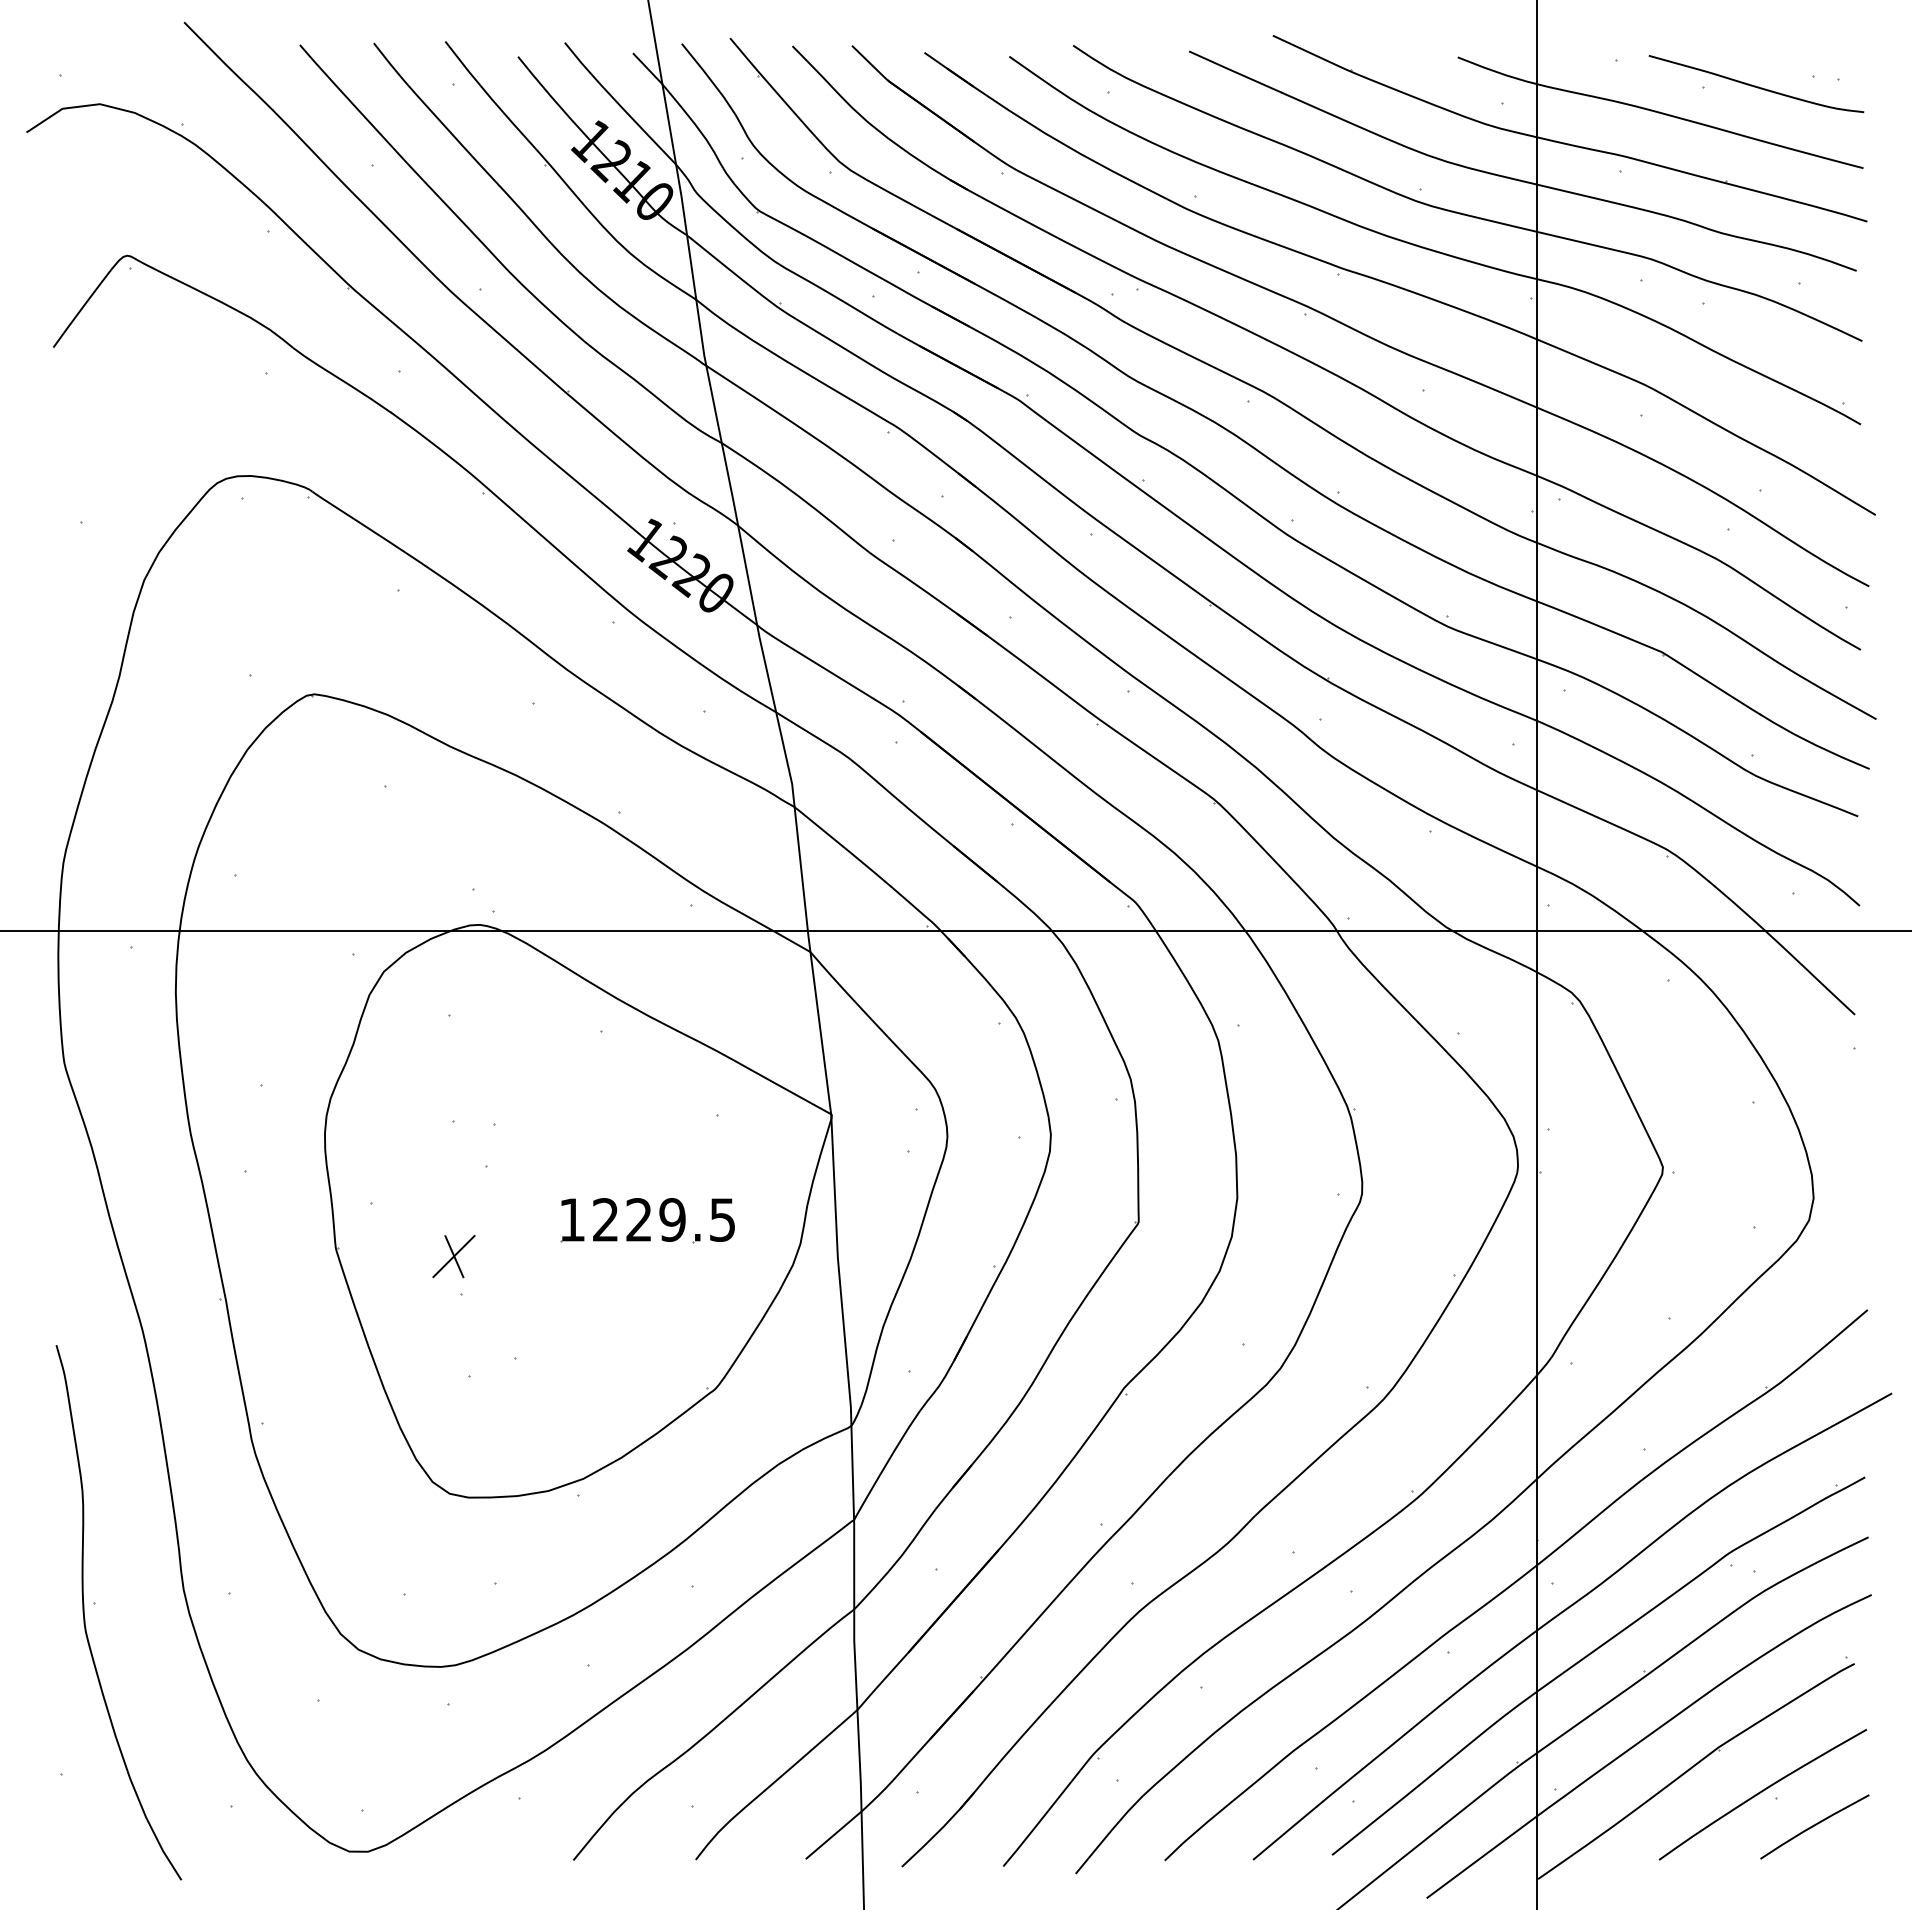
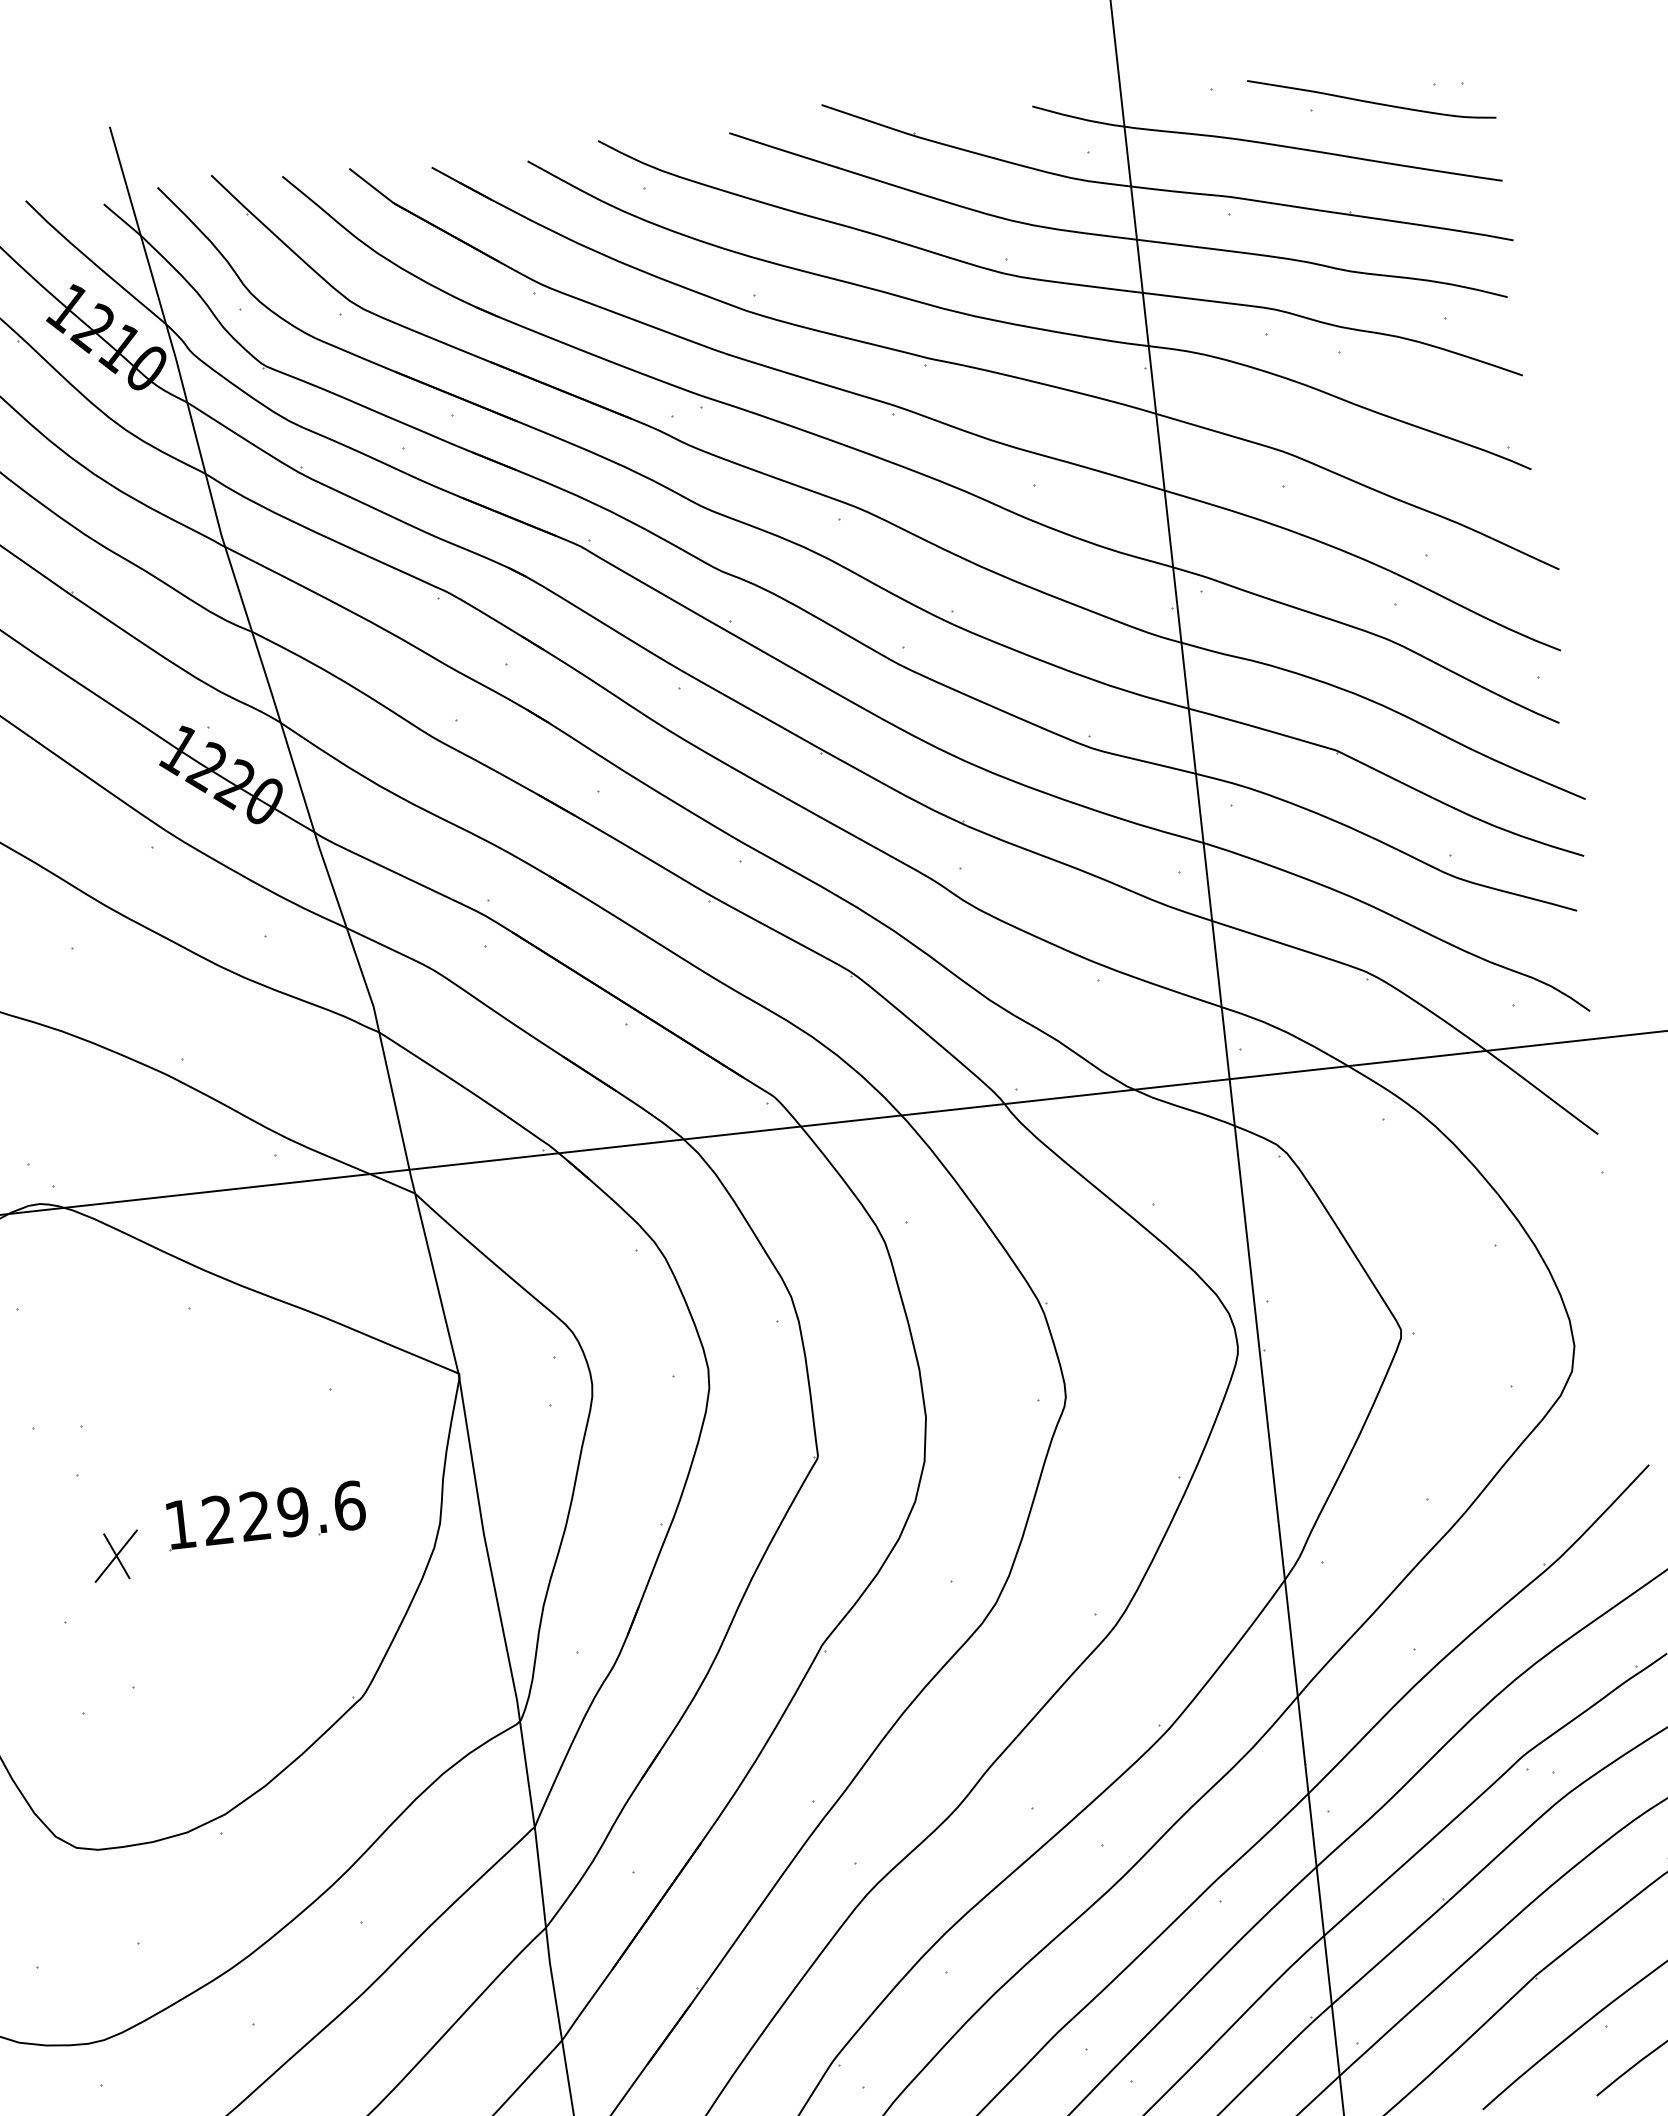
text: (722, 1219) -> (349, 1505), 1229.5 -> 1229.6
part: (453, 1256) -> (115, 1556), moved

